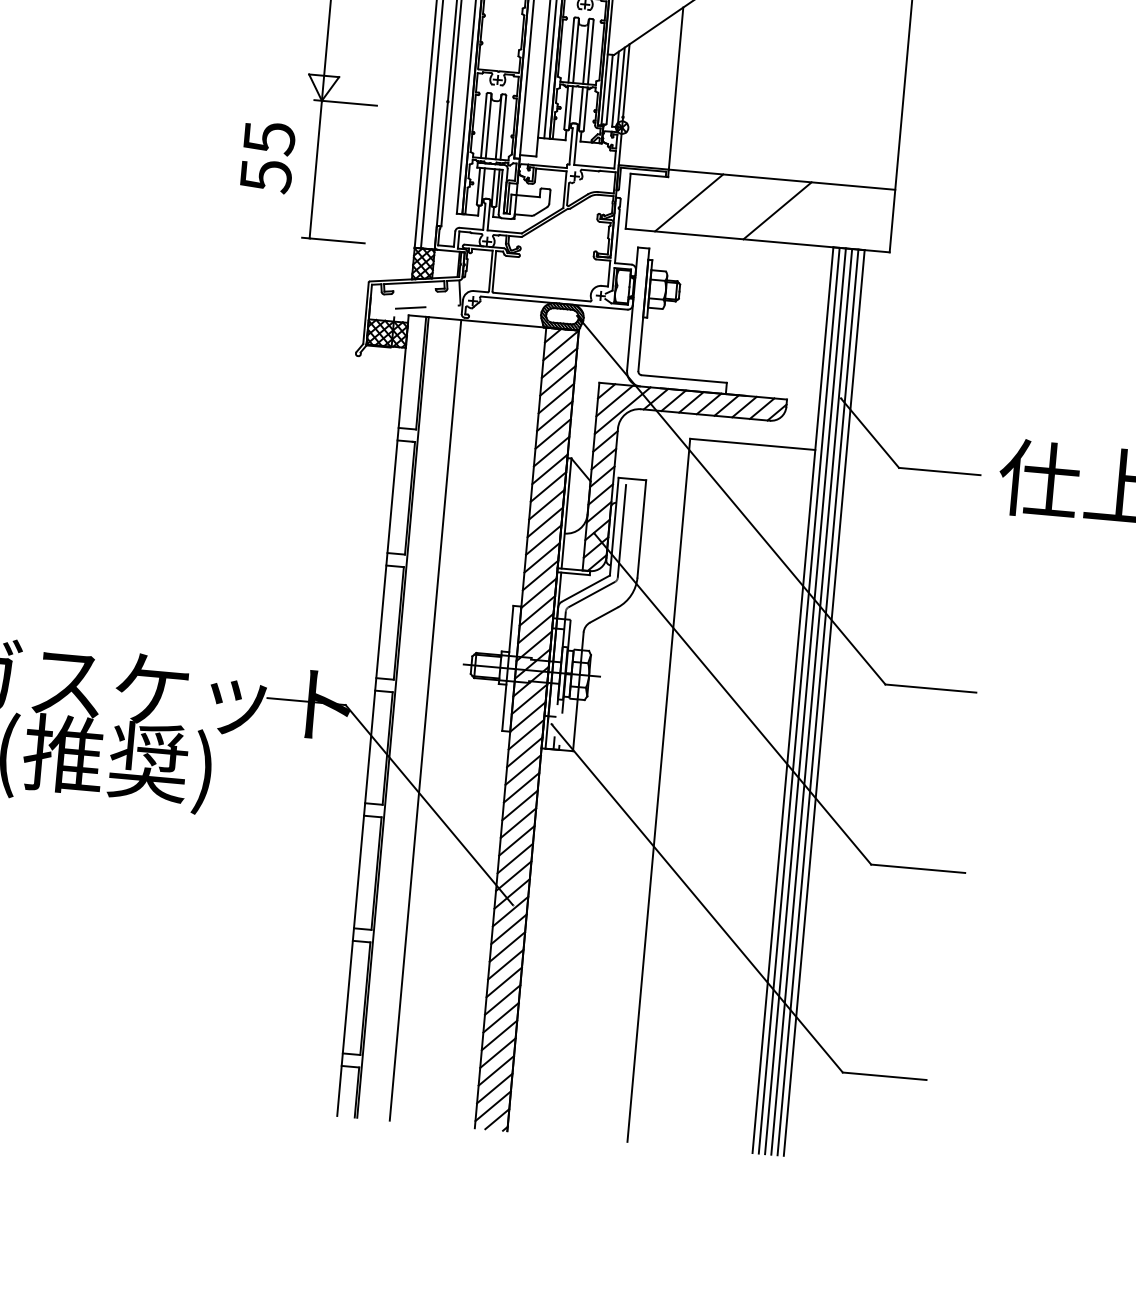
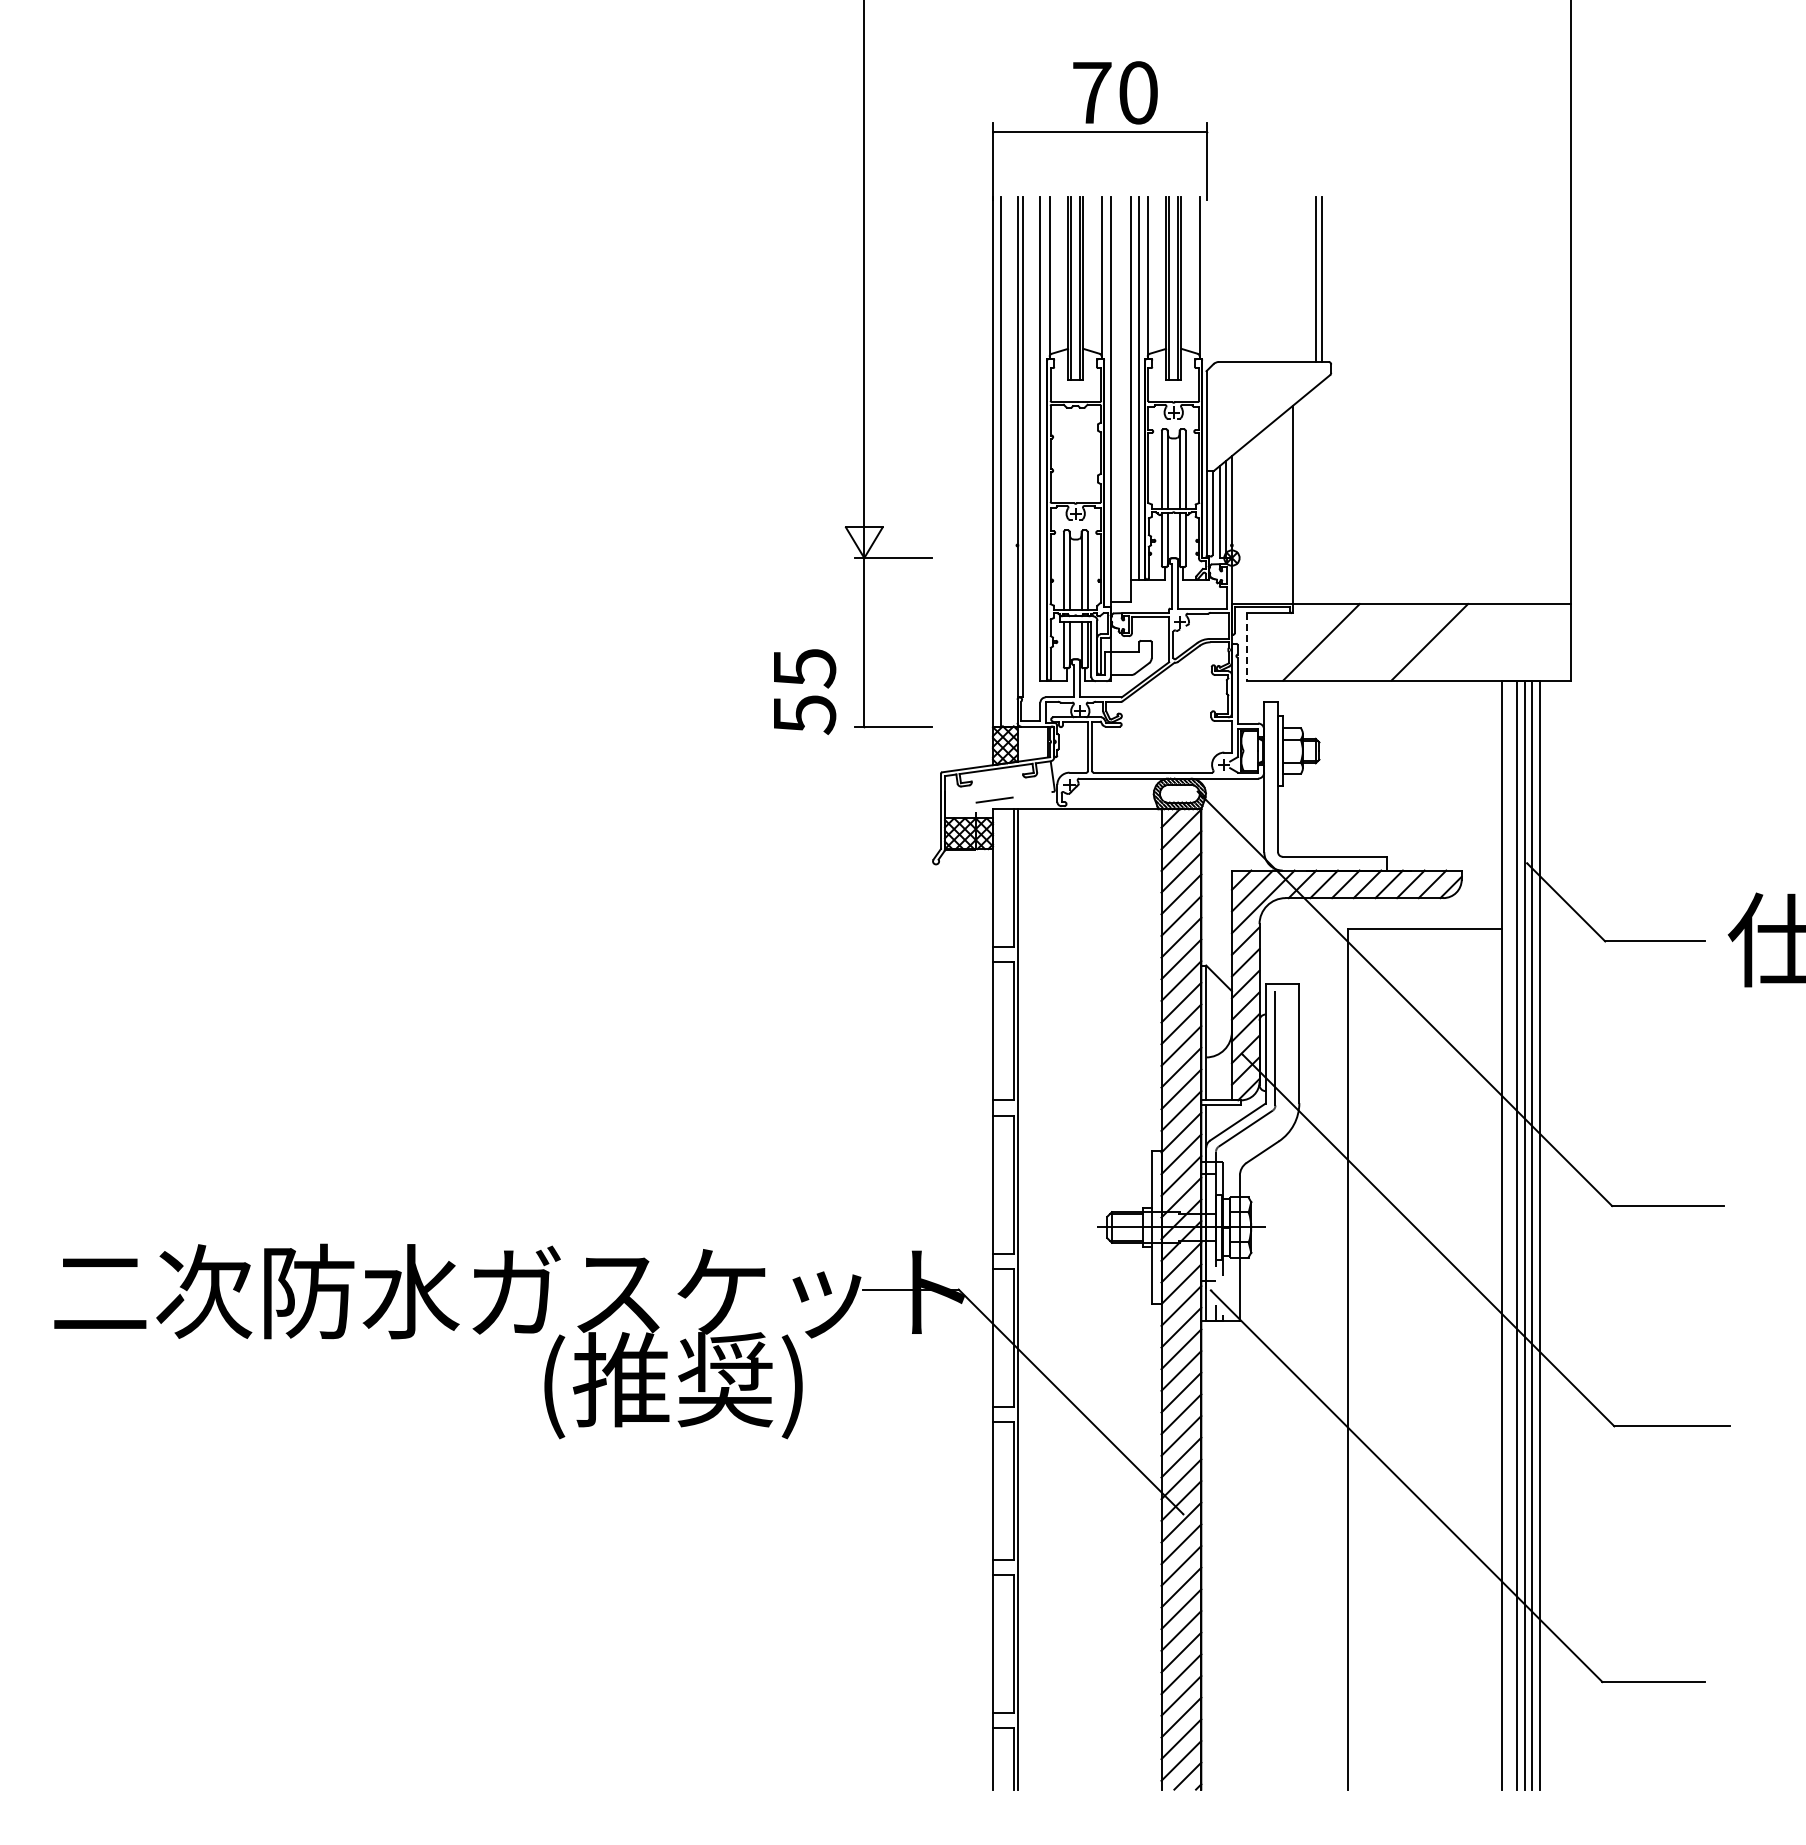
text: (268, 157) -> (805, 691), moved
line: (628, 200) -> (1247, 646), solid -> dashed
line: (799, 700) -> (1509, 1234), removed
line: (425, 720) -> (1057, 1299), removed

